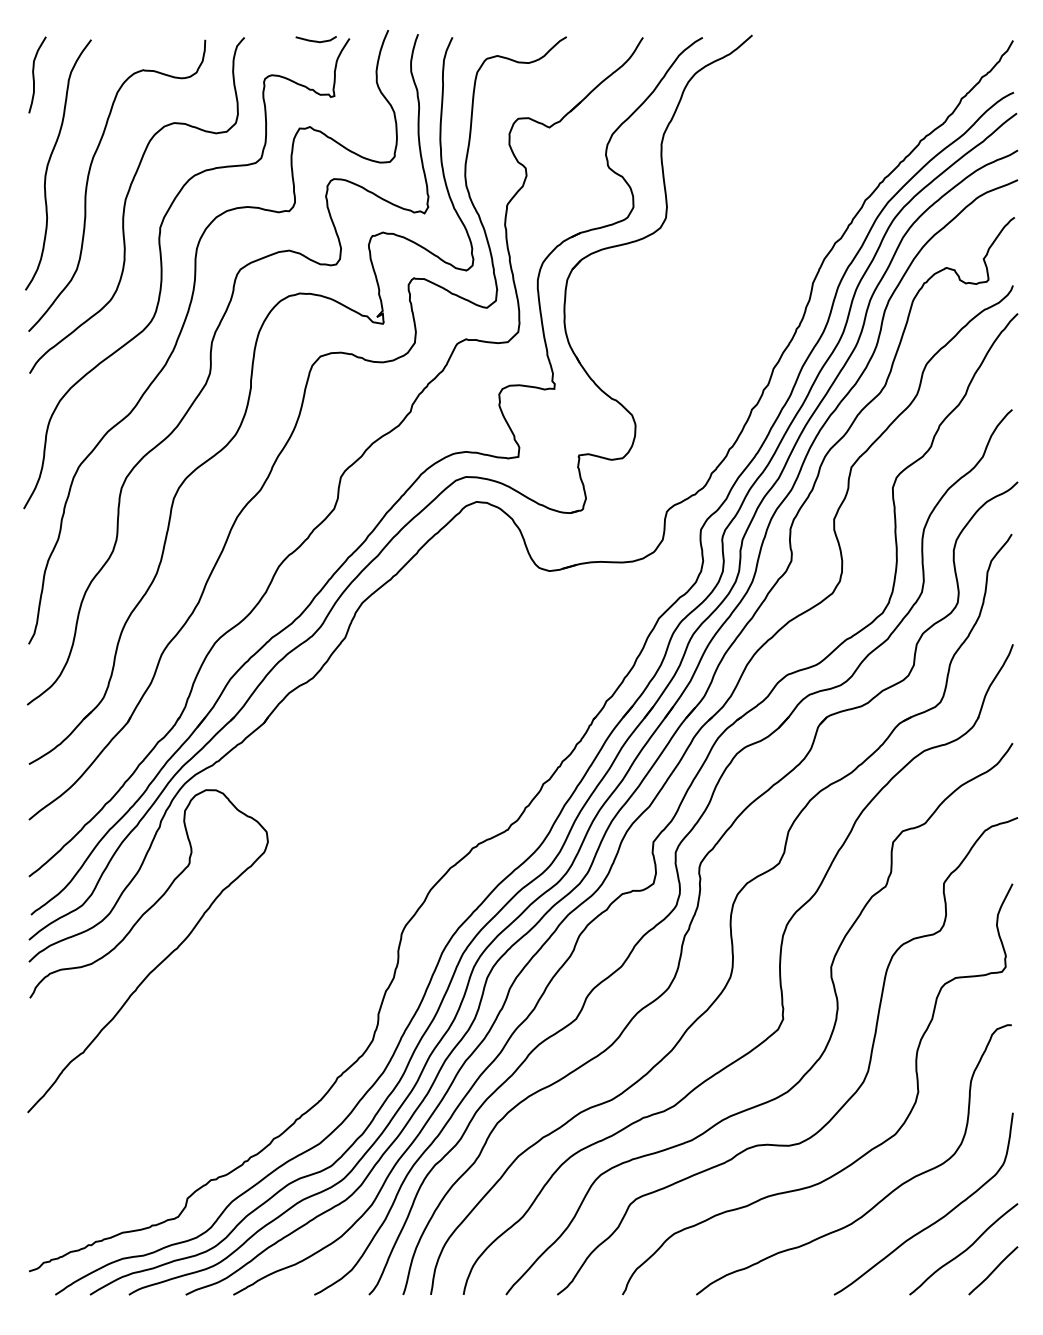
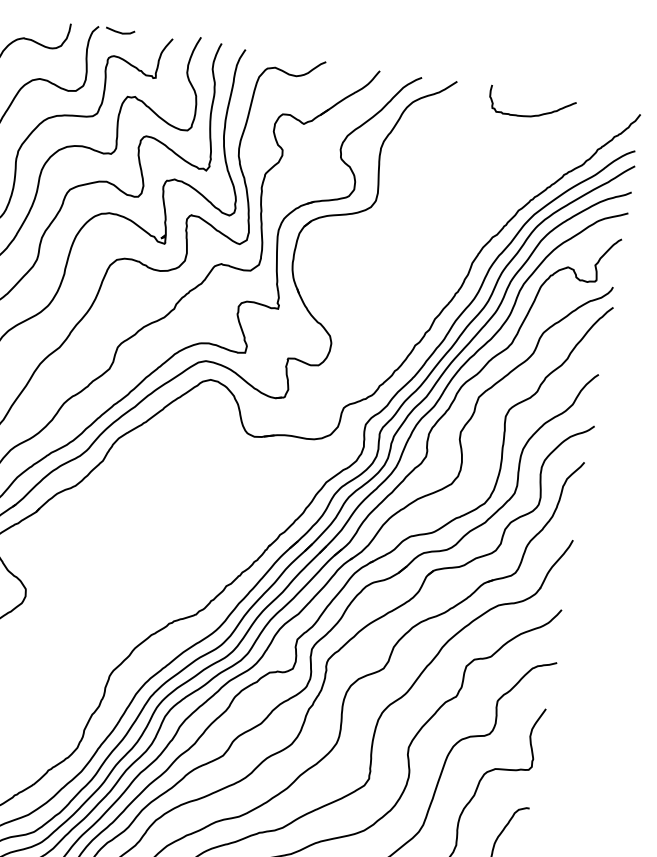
curve: (315, 40) -> (119, 31), moved
curve: (863, 65) -> (532, 115), added

